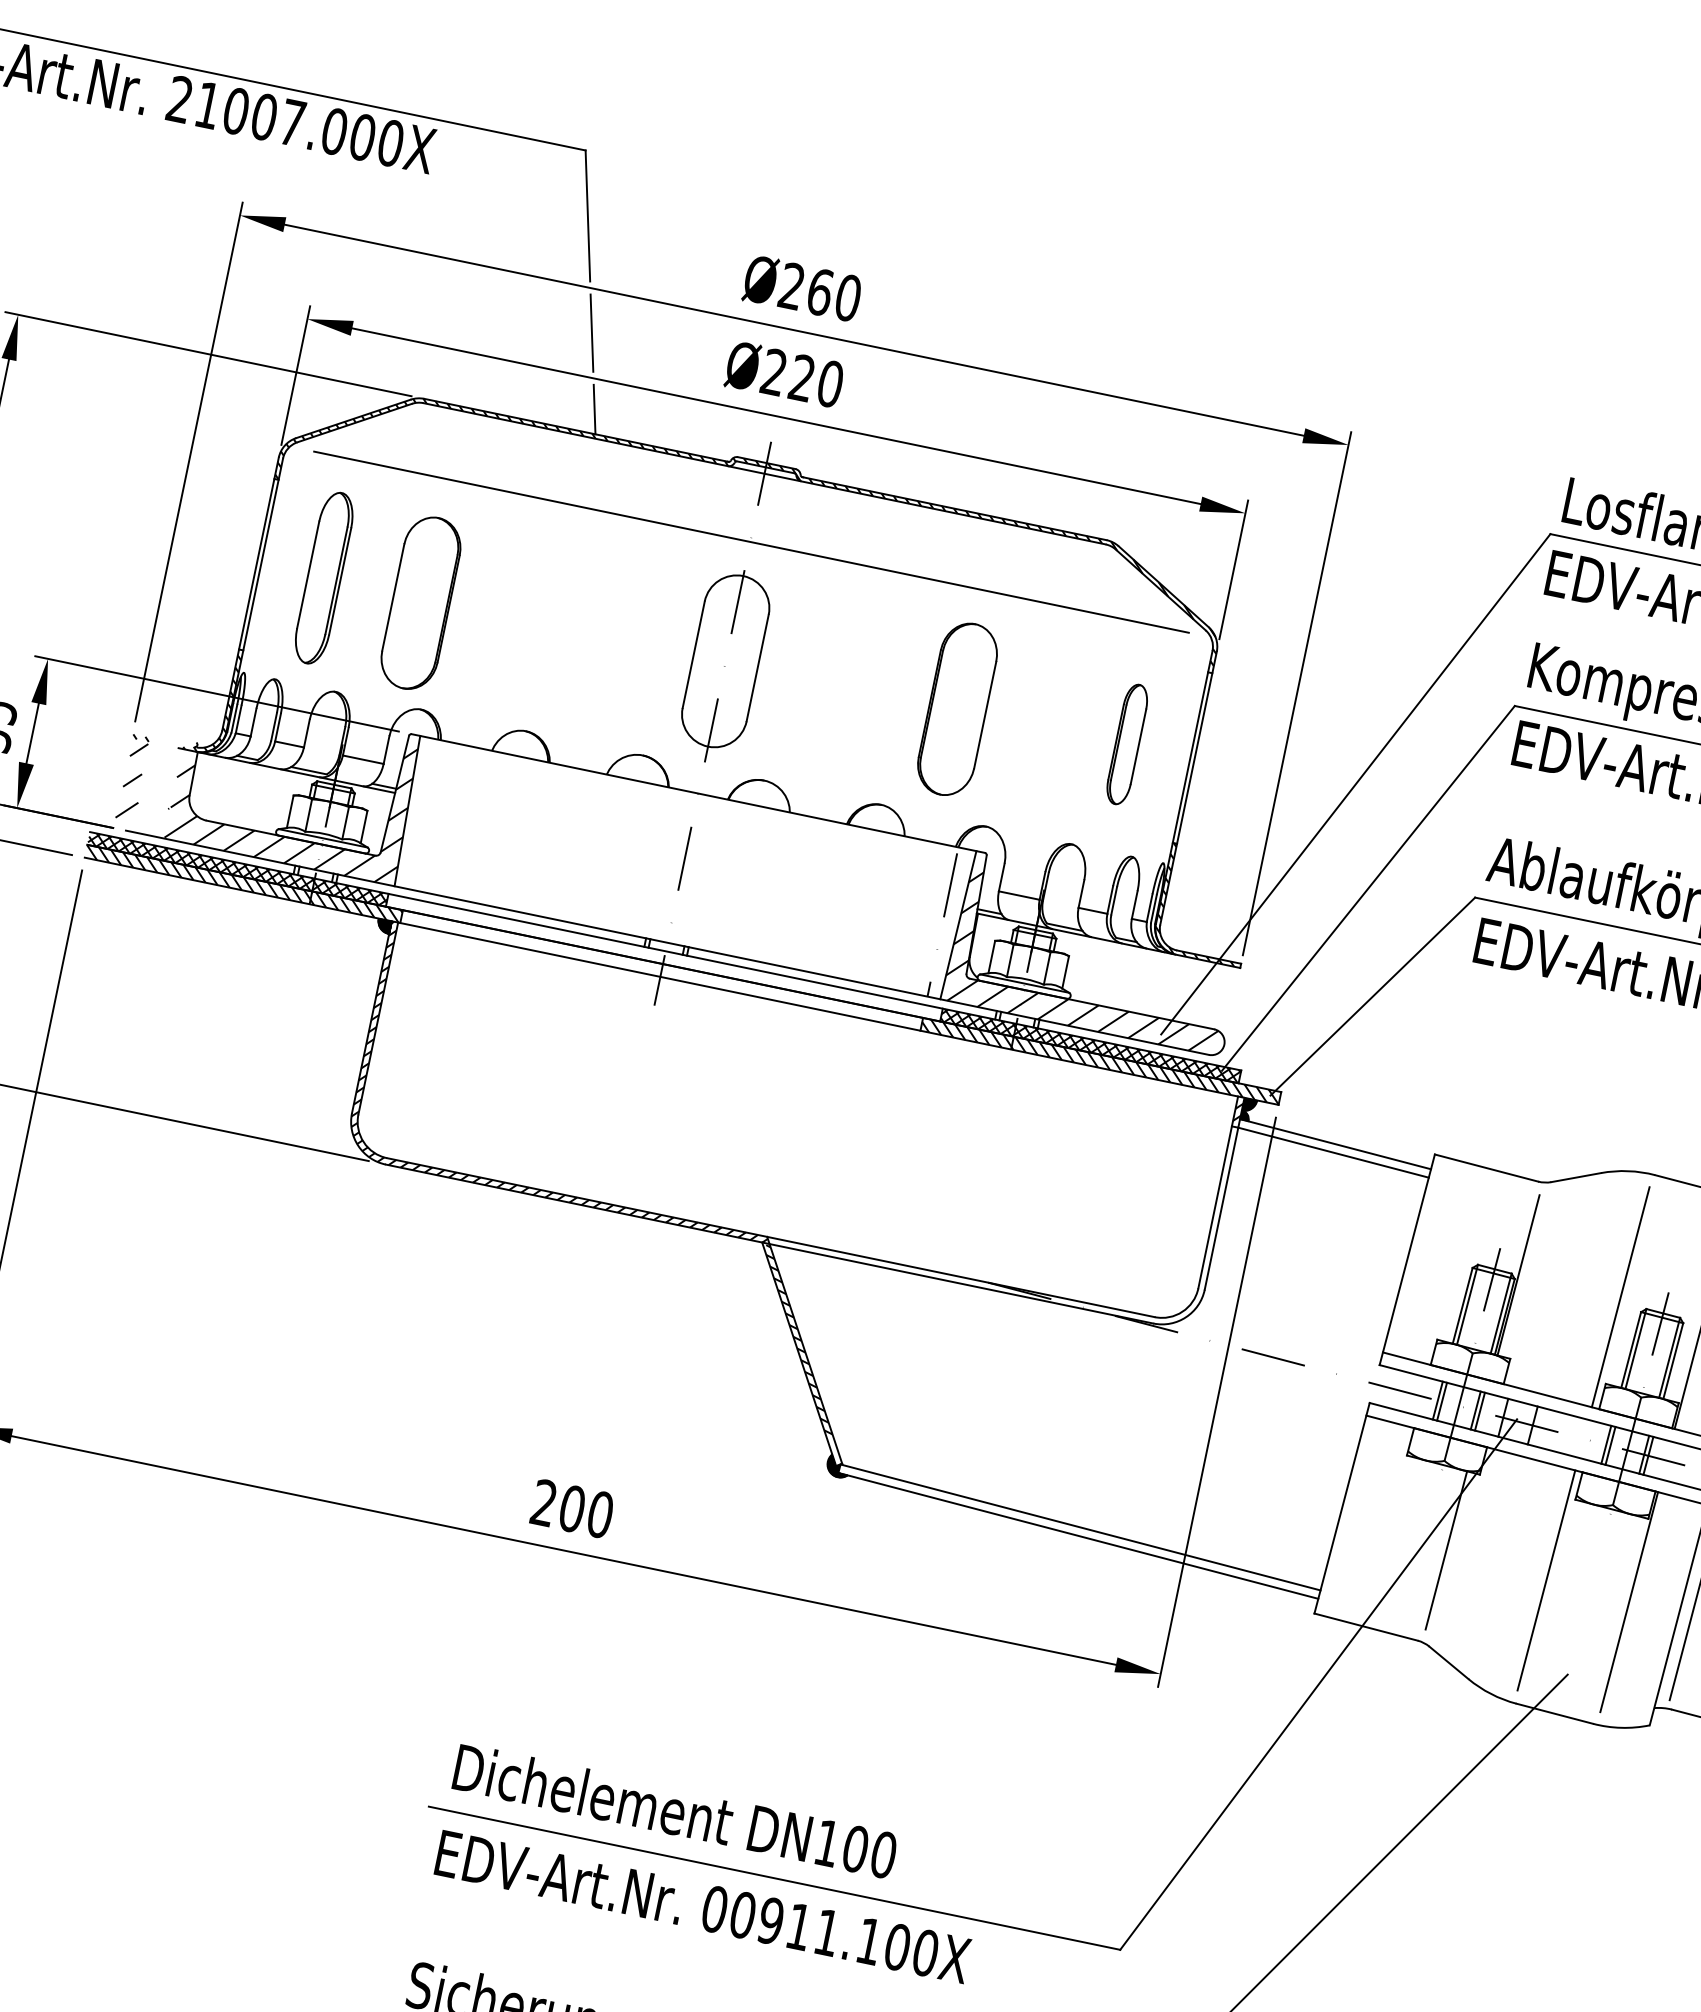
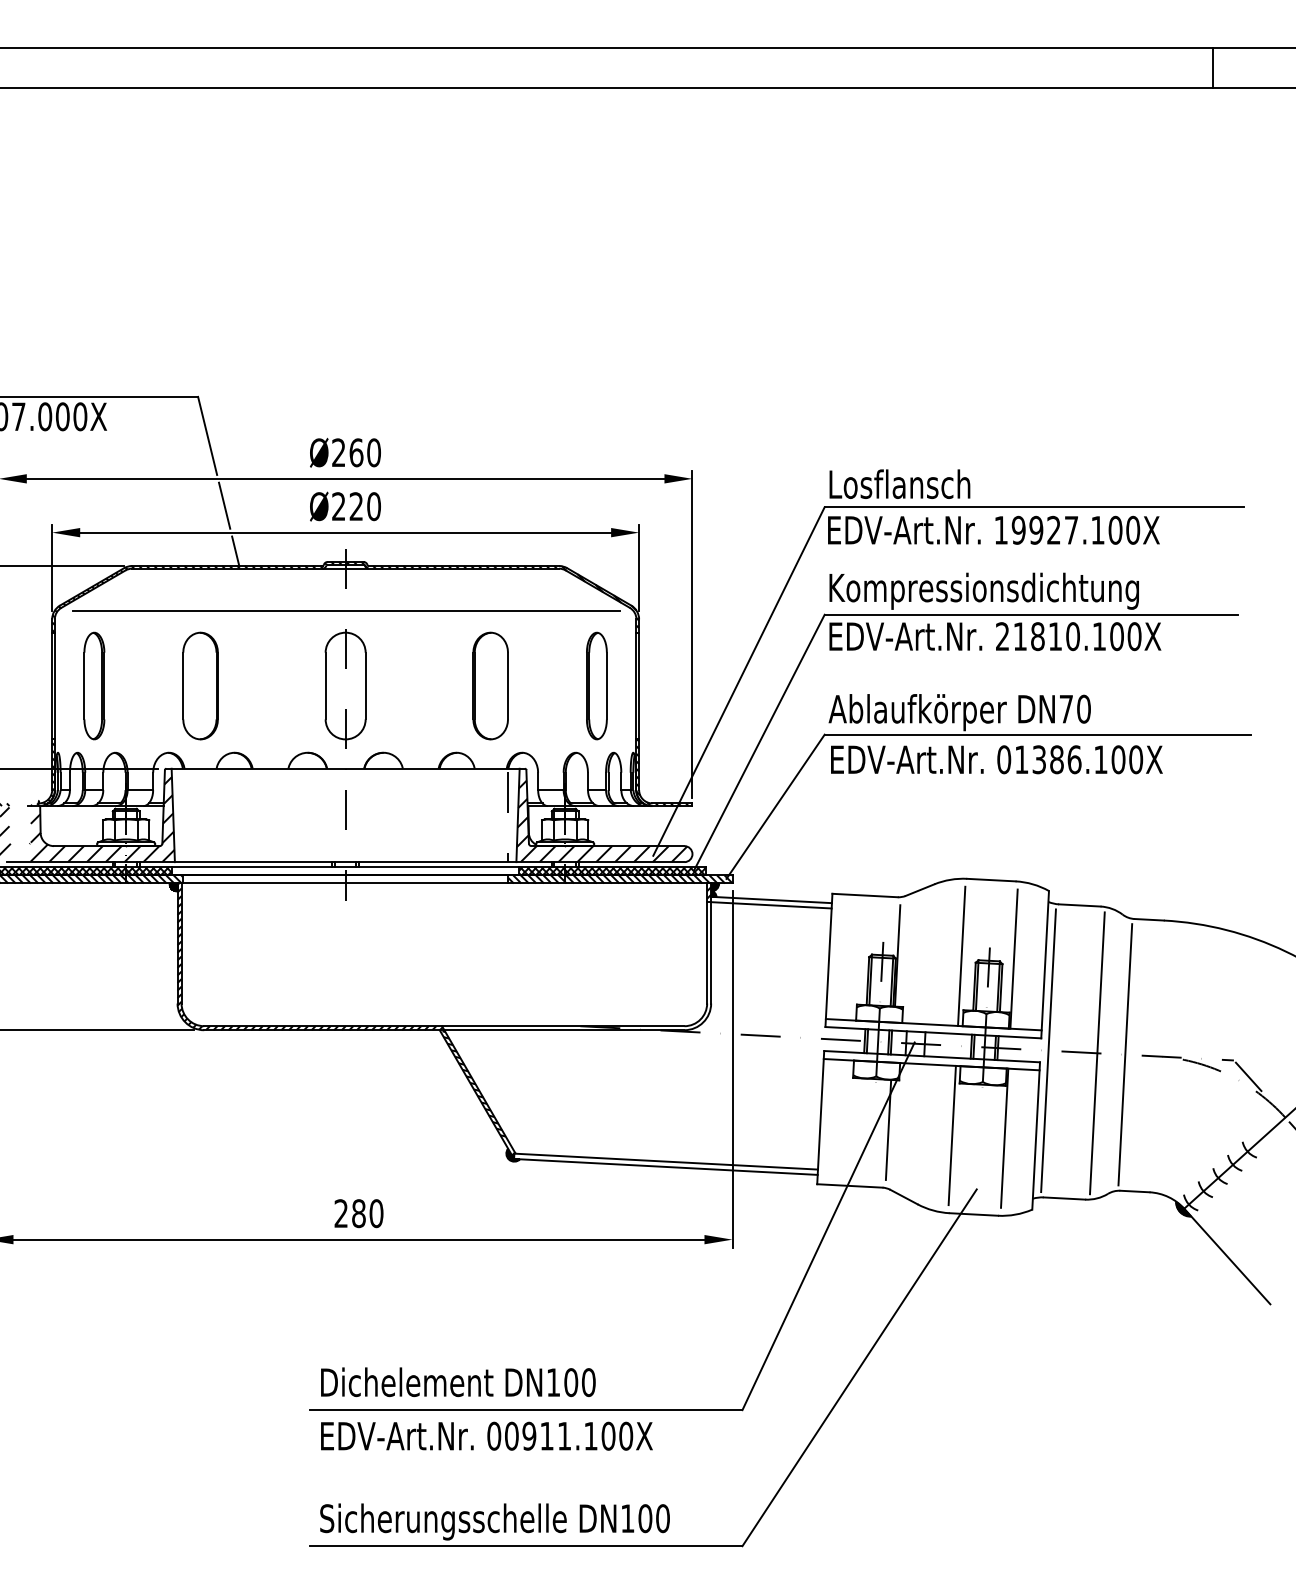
part: (421, 602) -> (200, 685), moved
part: (1126, 743) -> (596, 685), size x1.43
text: (571, 1508) -> (358, 1213), 200 -> 280

